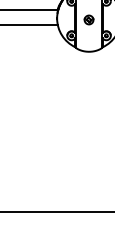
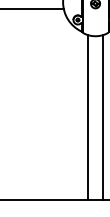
line: (81, 131) -> (87, 117), added
line: (96, 131) -> (103, 117), added

